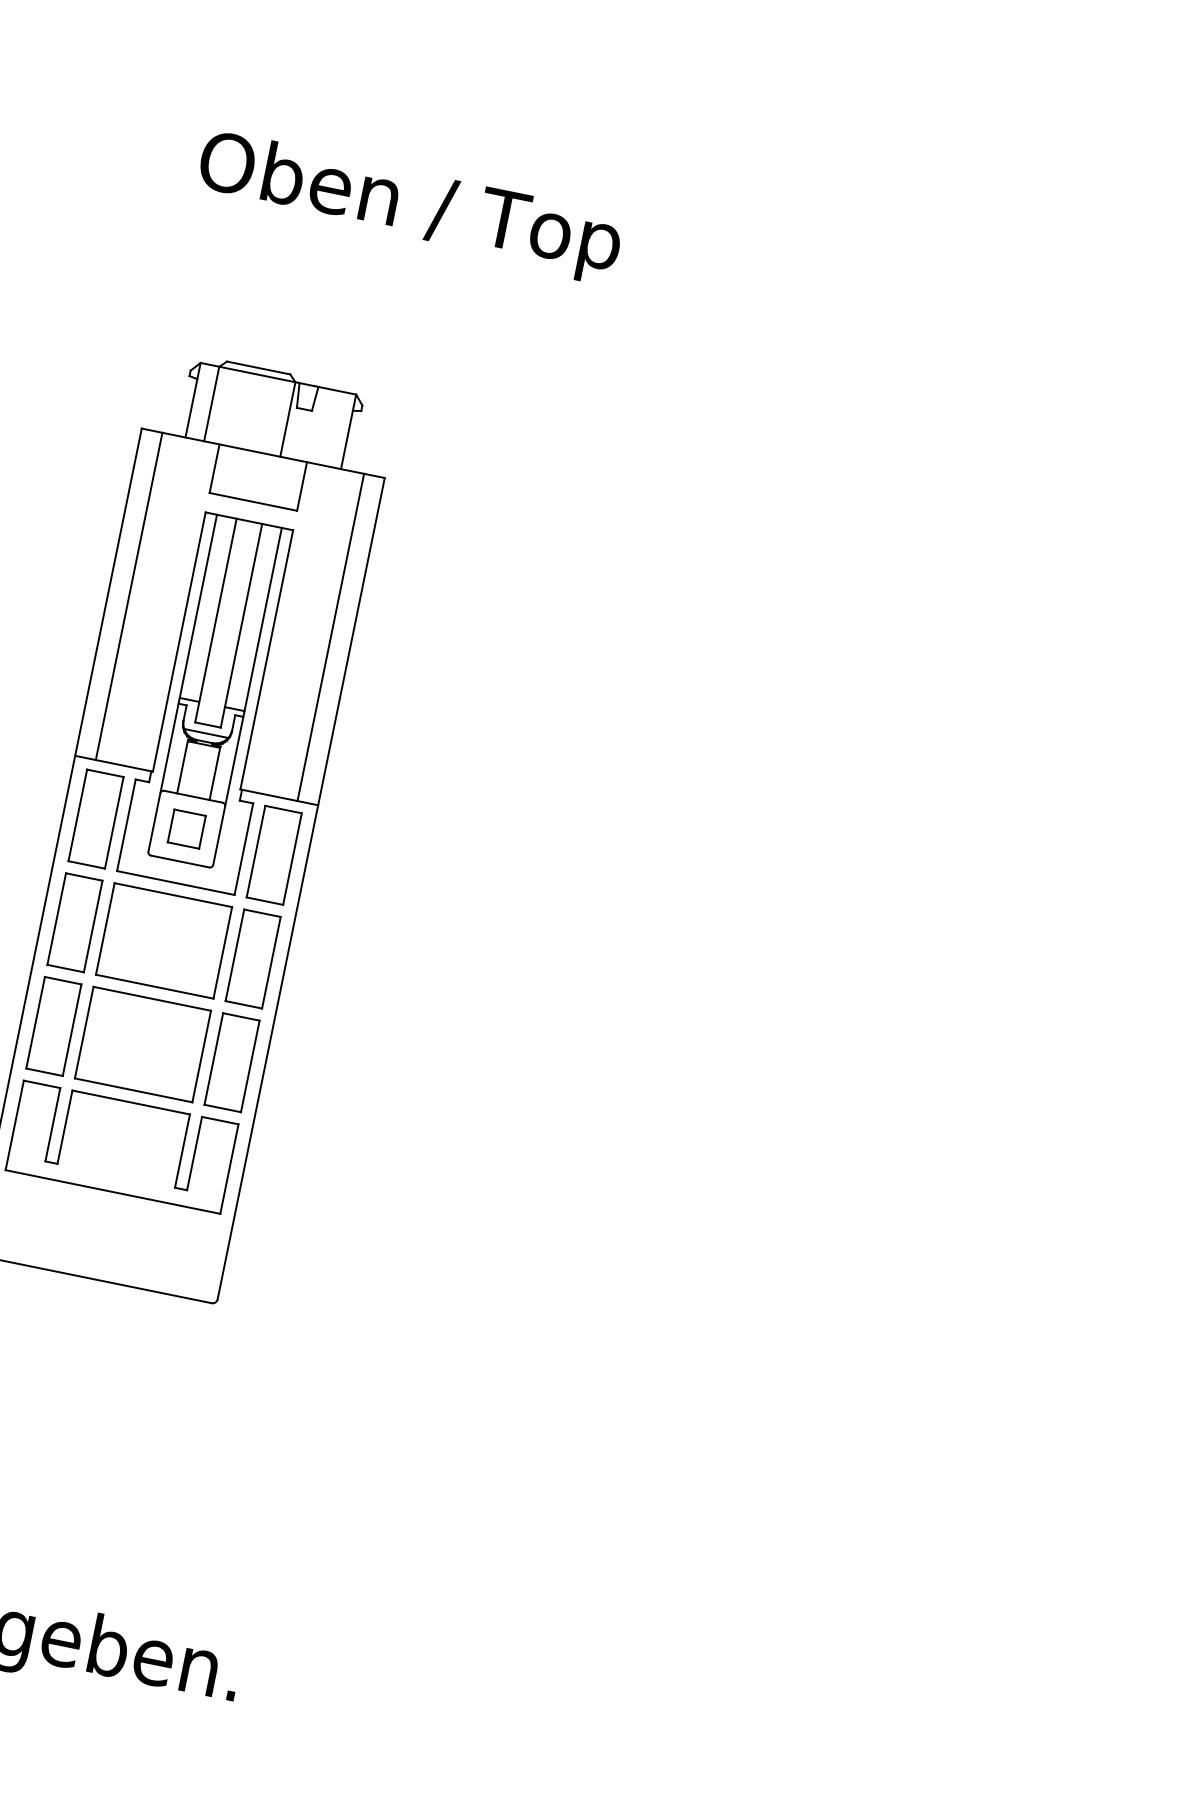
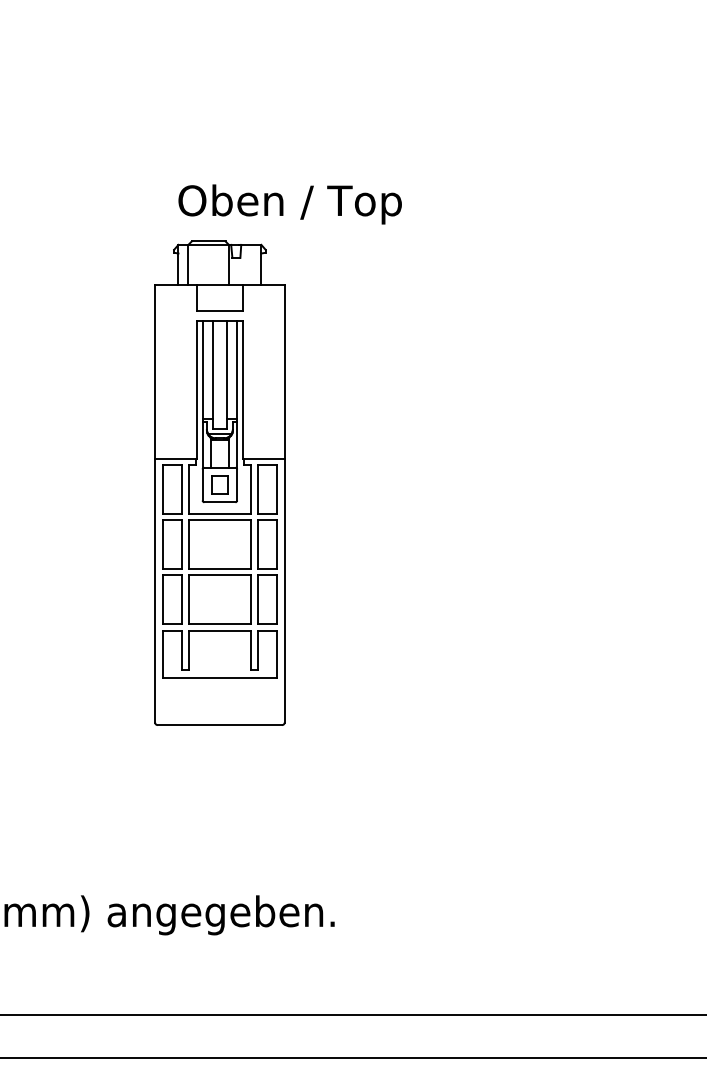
text: (408, 207) -> (289, 204), moved
line: (129, 595) -> (166, 371), removed
line: (330, 636) -> (273, 371), removed

